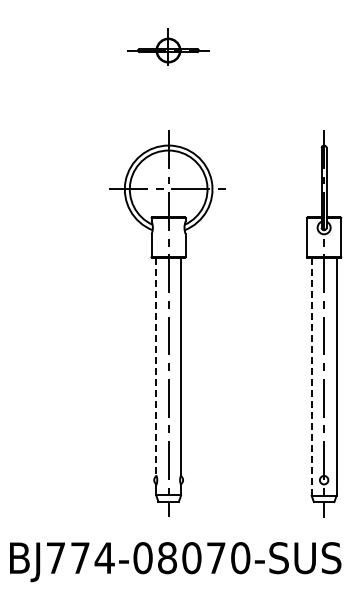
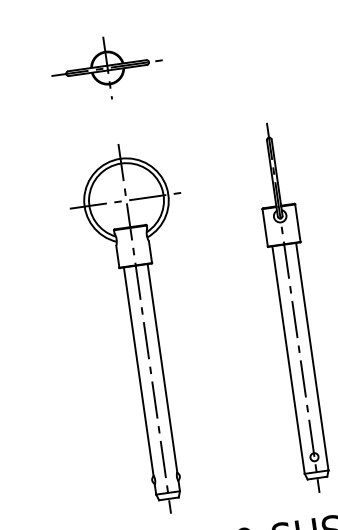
part: (167, 50) -> (106, 68), size x1.43
line: (156, 366) -> (138, 371), dashed -> solid
line: (311, 376) -> (288, 359), dashed -> solid

